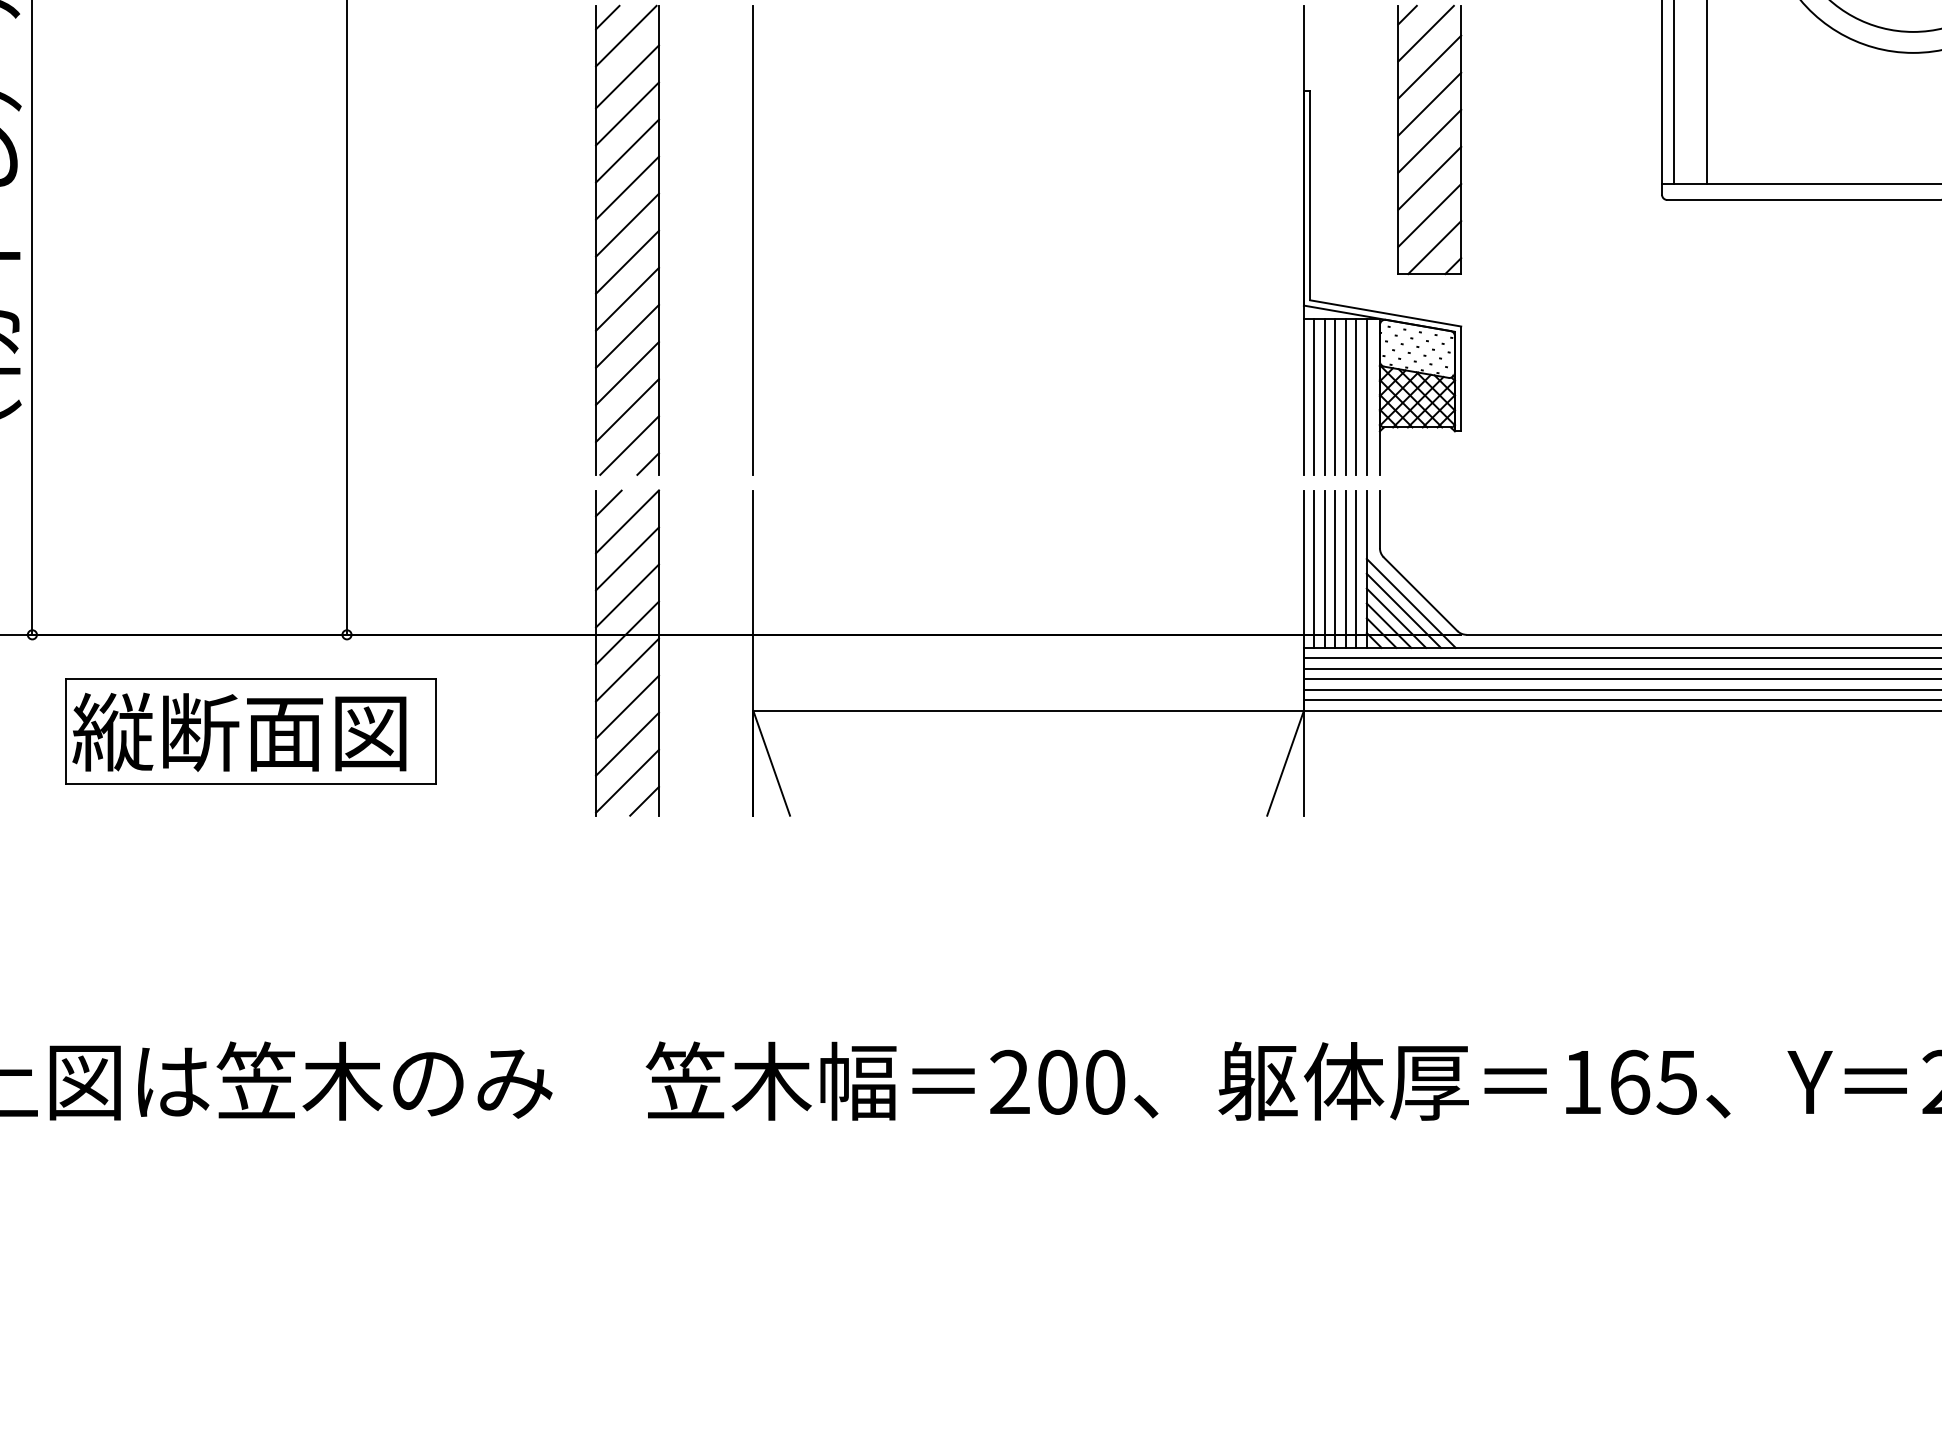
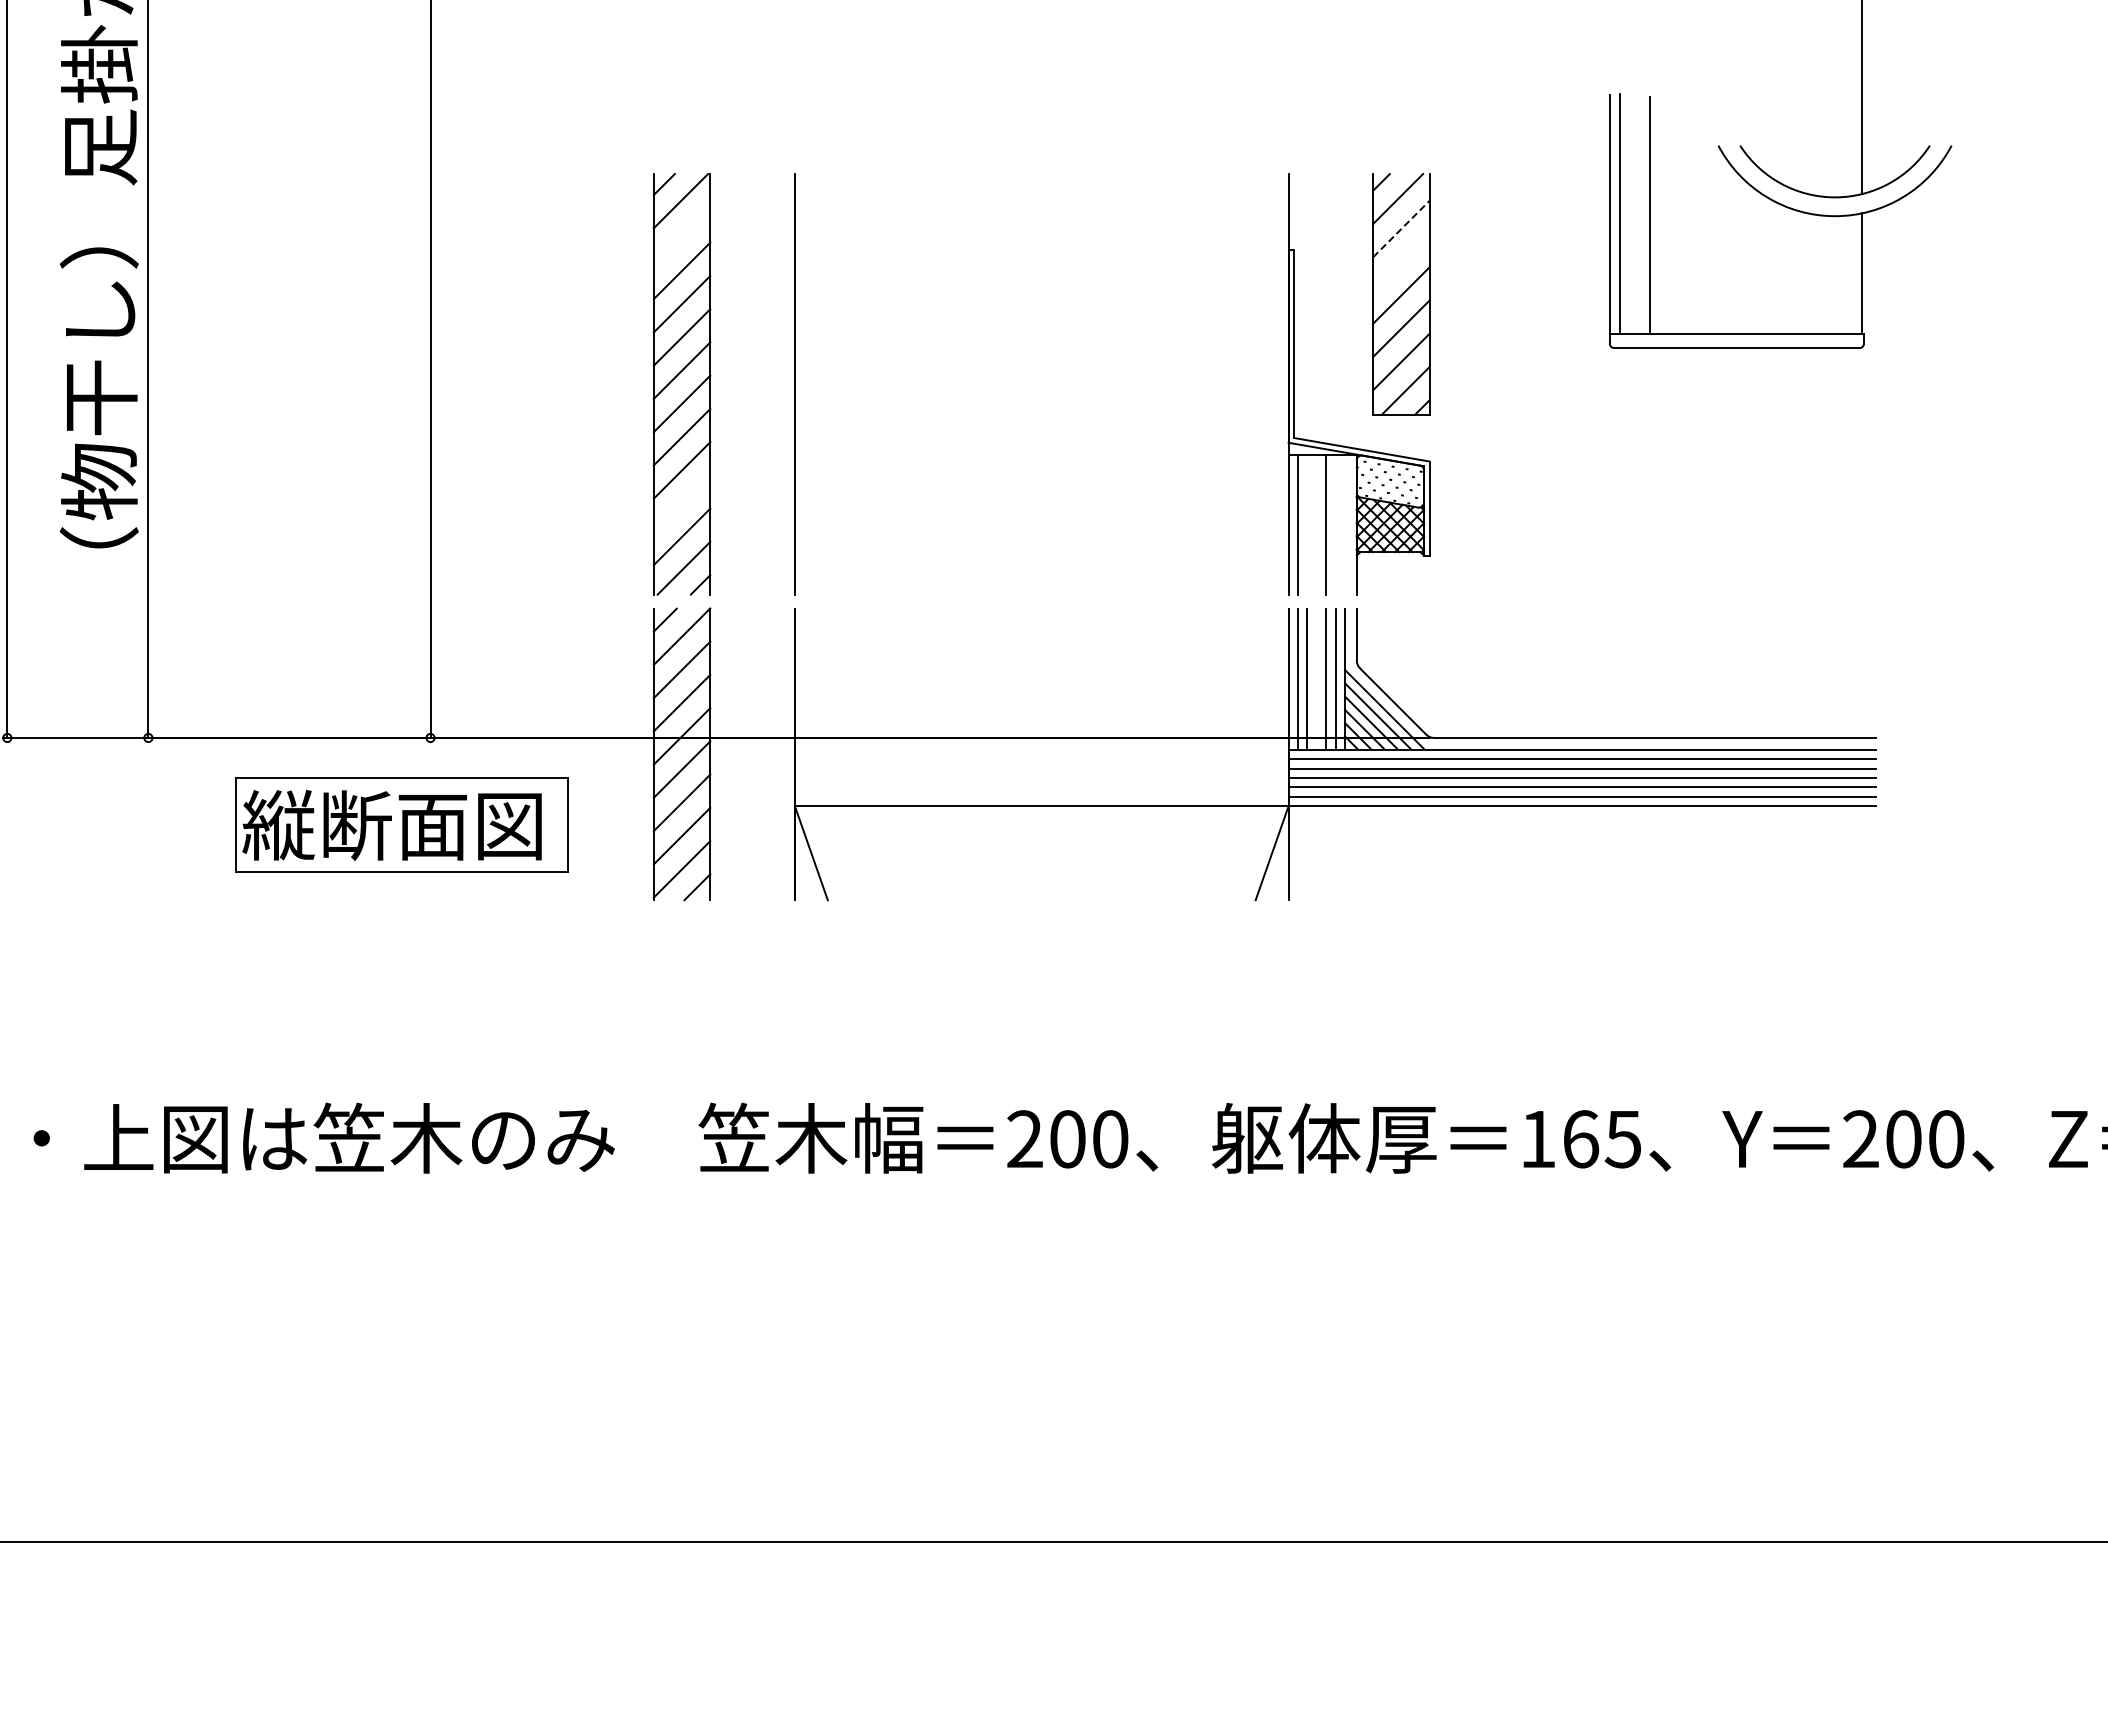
line: (1429, 66) -> (1401, 228), solid -> dashed
line: (626, 76) -> (681, 237), removed
line: (1429, 104) -> (1401, 262), removed
line: (626, 373) -> (681, 503), removed
line: (1324, 396) -> (1307, 524), removed
line: (1335, 396) -> (1316, 524), removed
line: (1356, 396) -> (1335, 524), removed
line: (1367, 396) -> (1345, 524), removed
line: (1335, 568) -> (1316, 678), removed
part: (249, 731) -> (401, 824), moved

